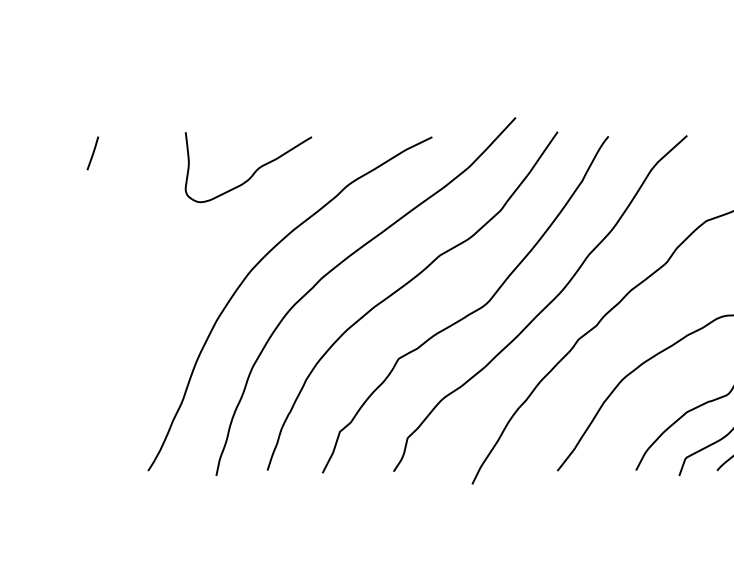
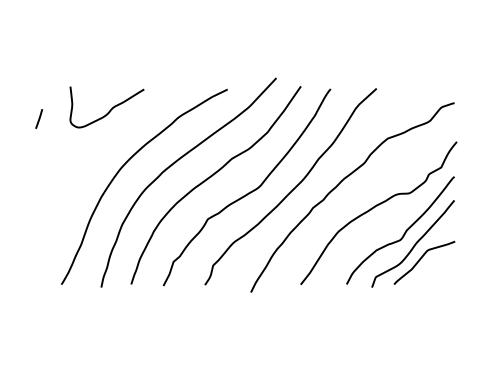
line: (93, 152) -> (39, 118), moved
curve: (252, 173) -> (109, 110), moved

